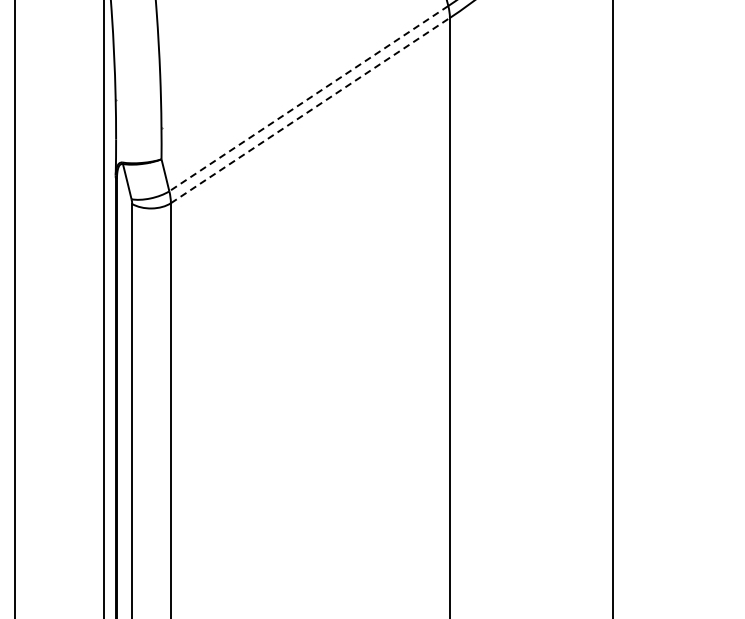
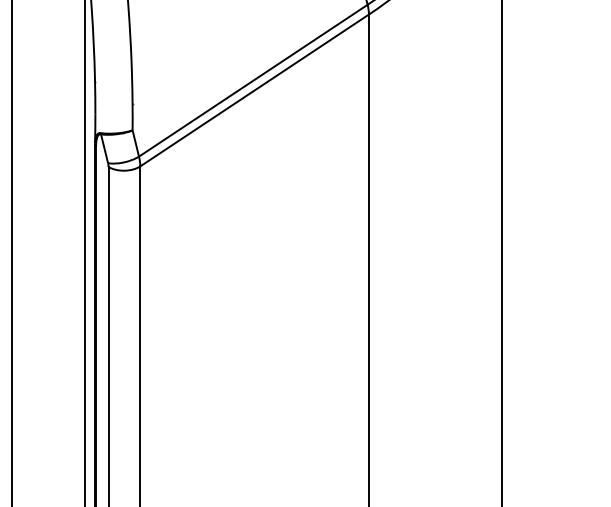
line: (308, 98) -> (253, 80), dashed -> solid
line: (310, 110) -> (254, 90), dashed -> solid

